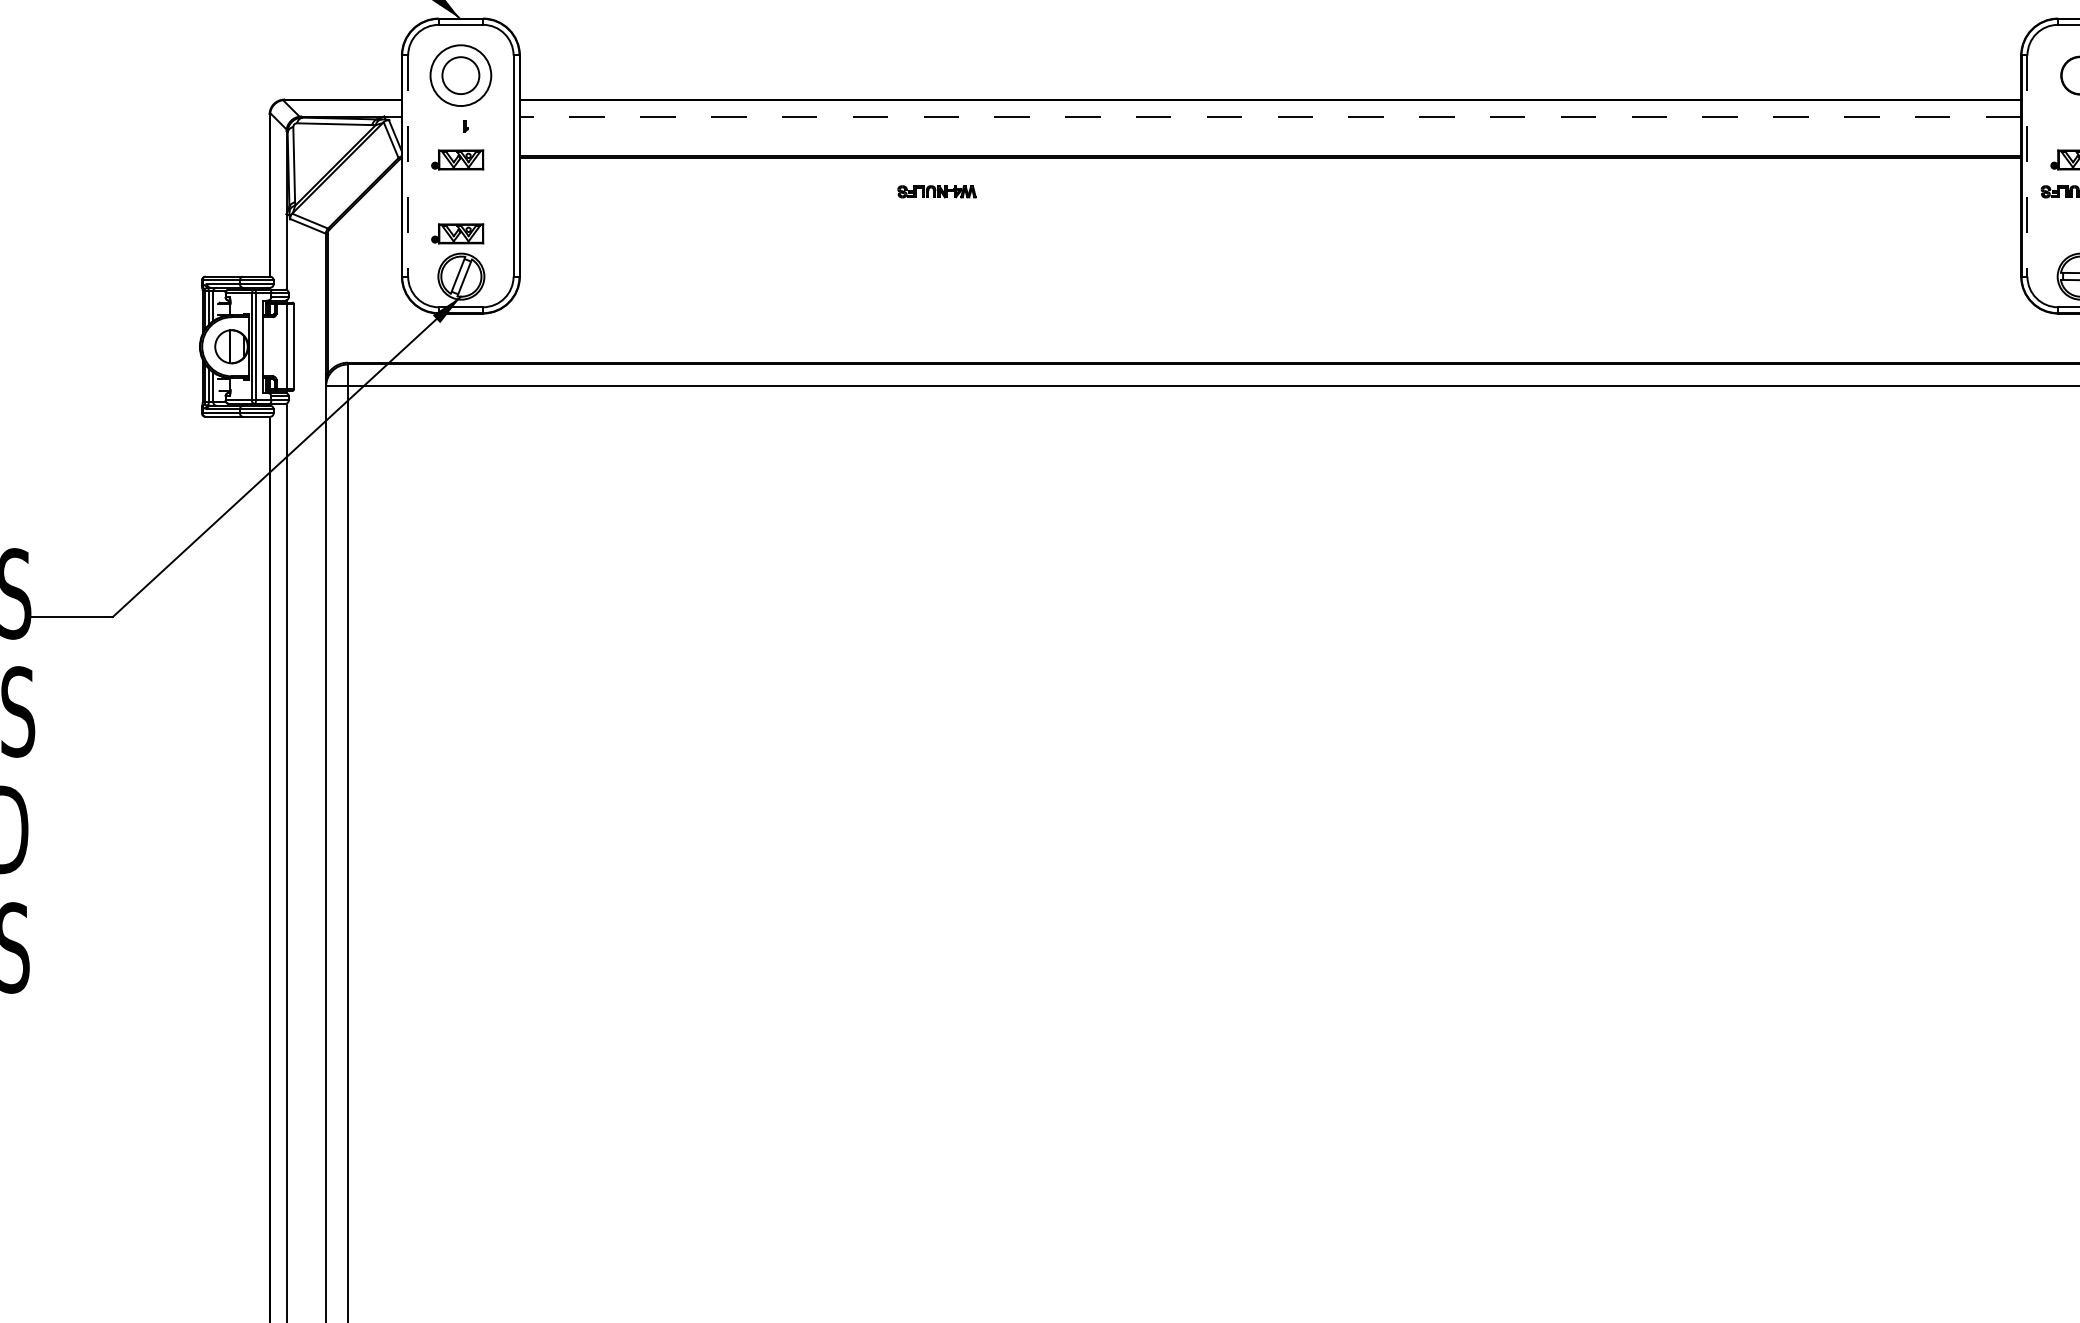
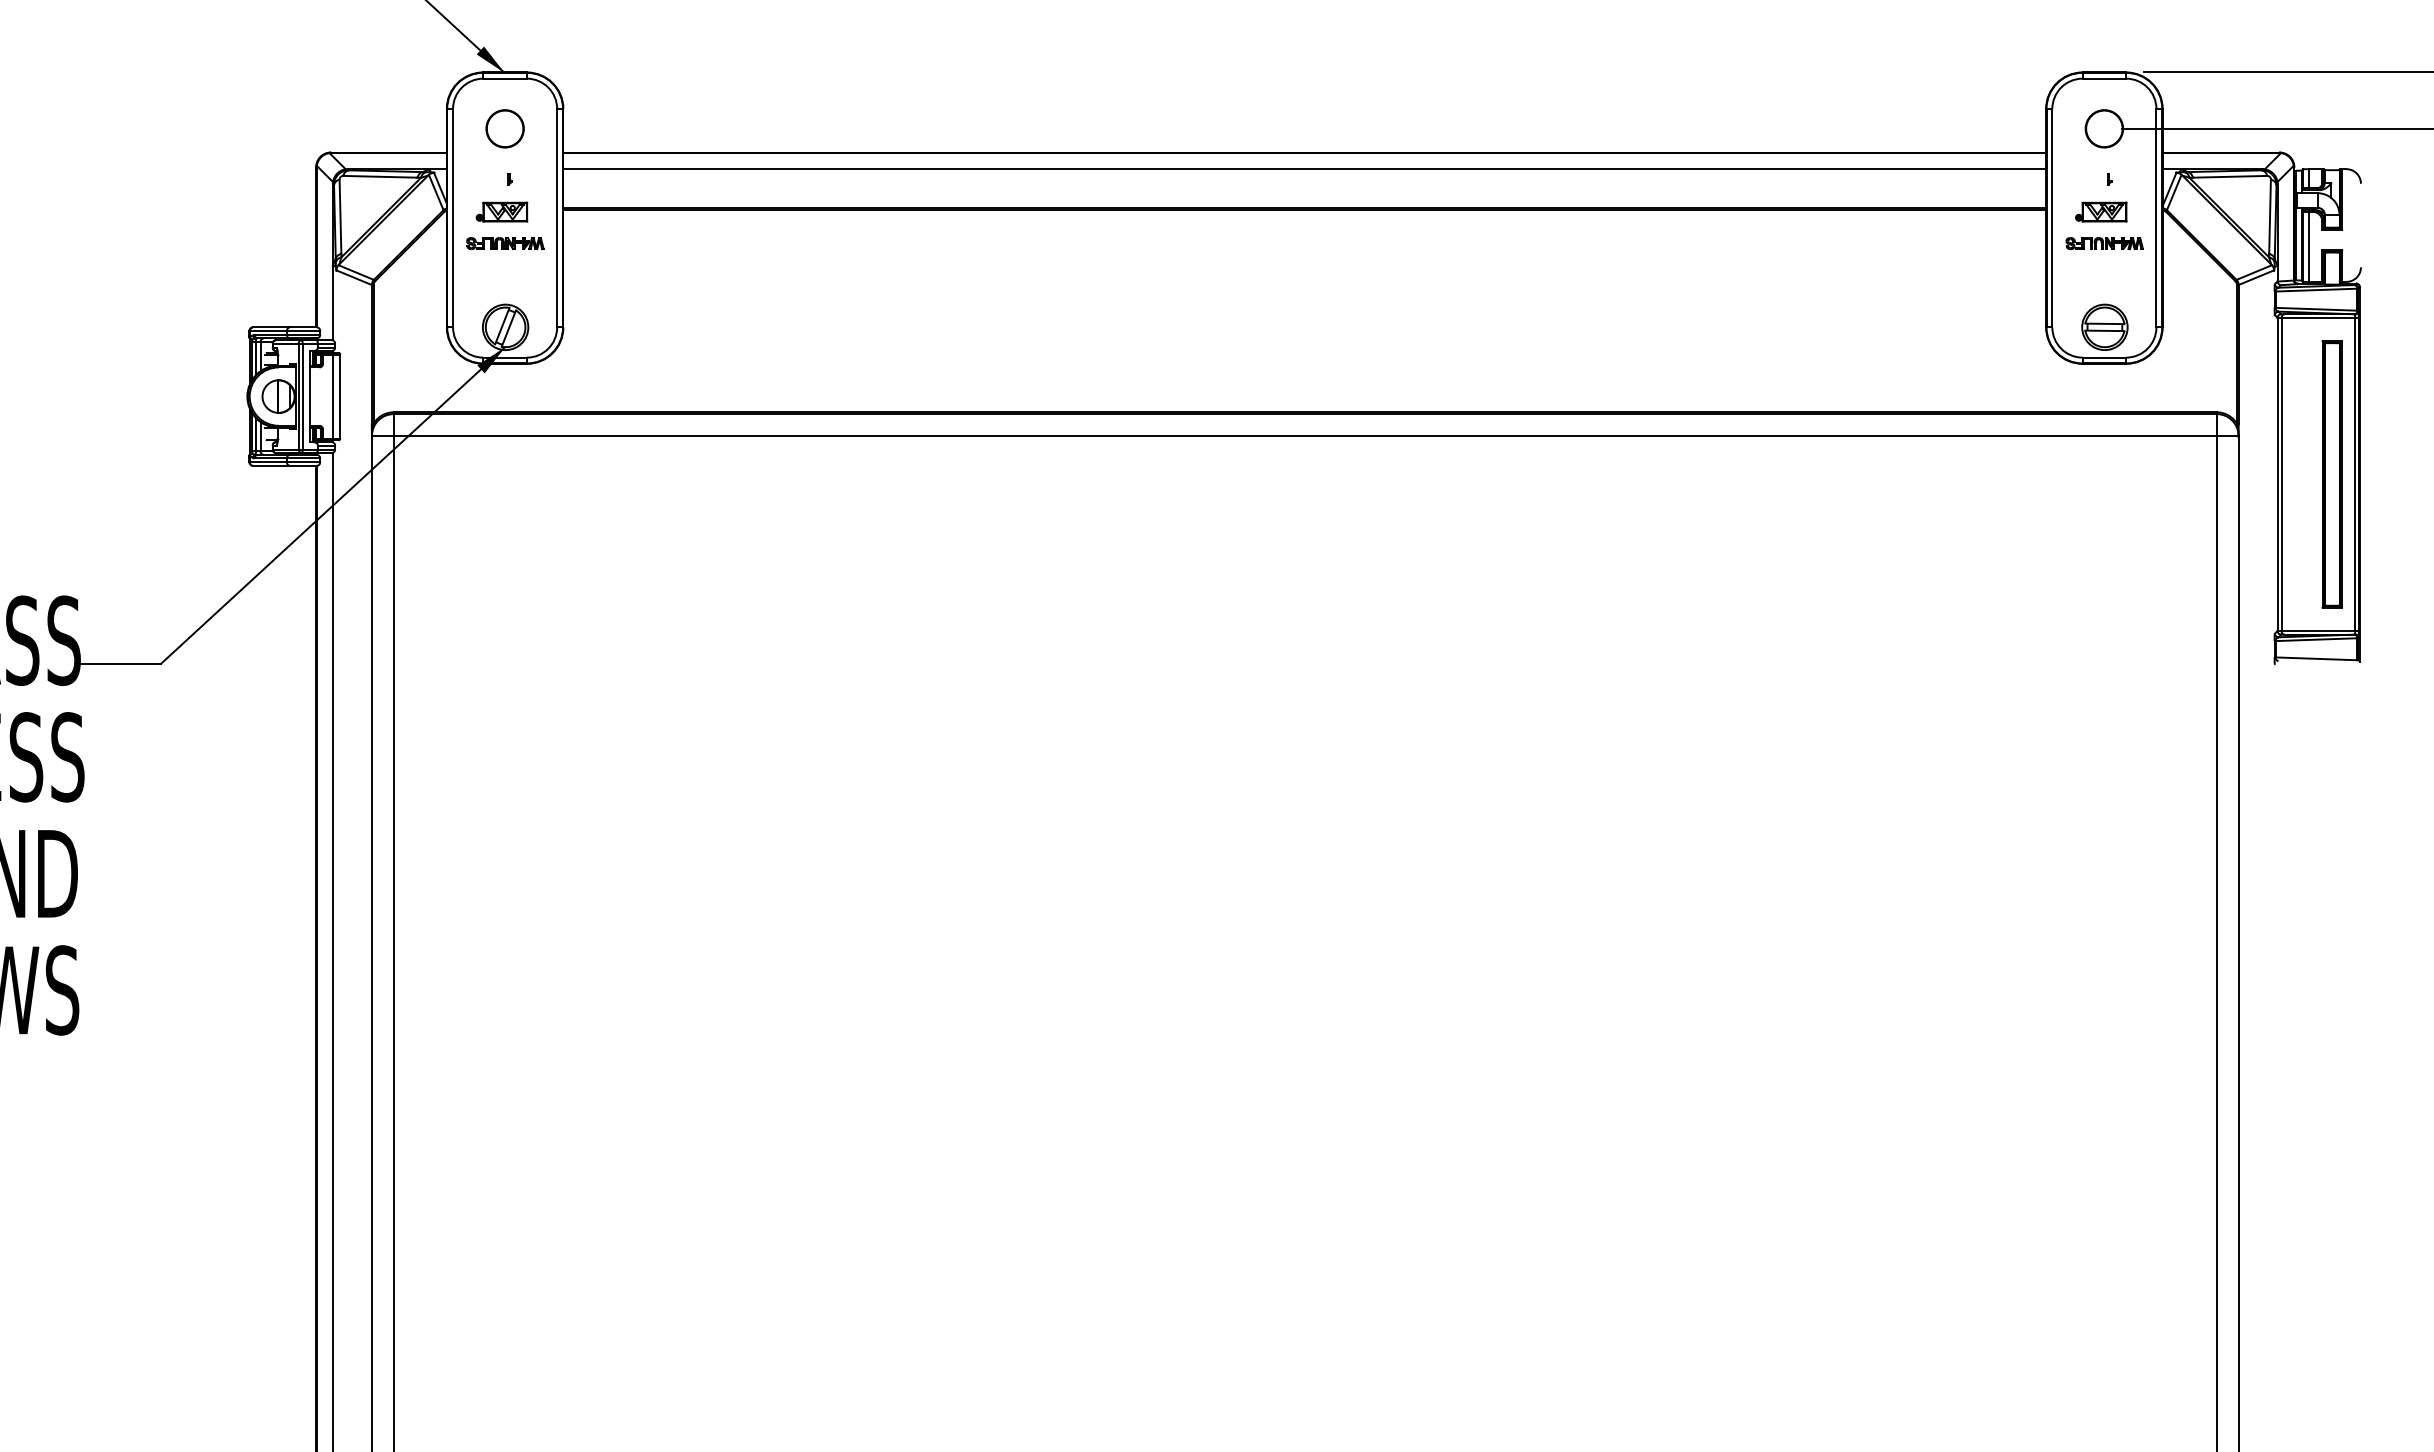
circle: (460, 75) -> (504, 128), size x0.62
line: (1270, 116) -> (1304, 169), dashed -> solid
line: (408, 166) -> (453, 218), dashed -> solid
line: (2027, 166) -> (2052, 218), dashed -> solid
part: (937, 191) -> (505, 243), moved
part: (457, 233) -> (501, 284), removed

